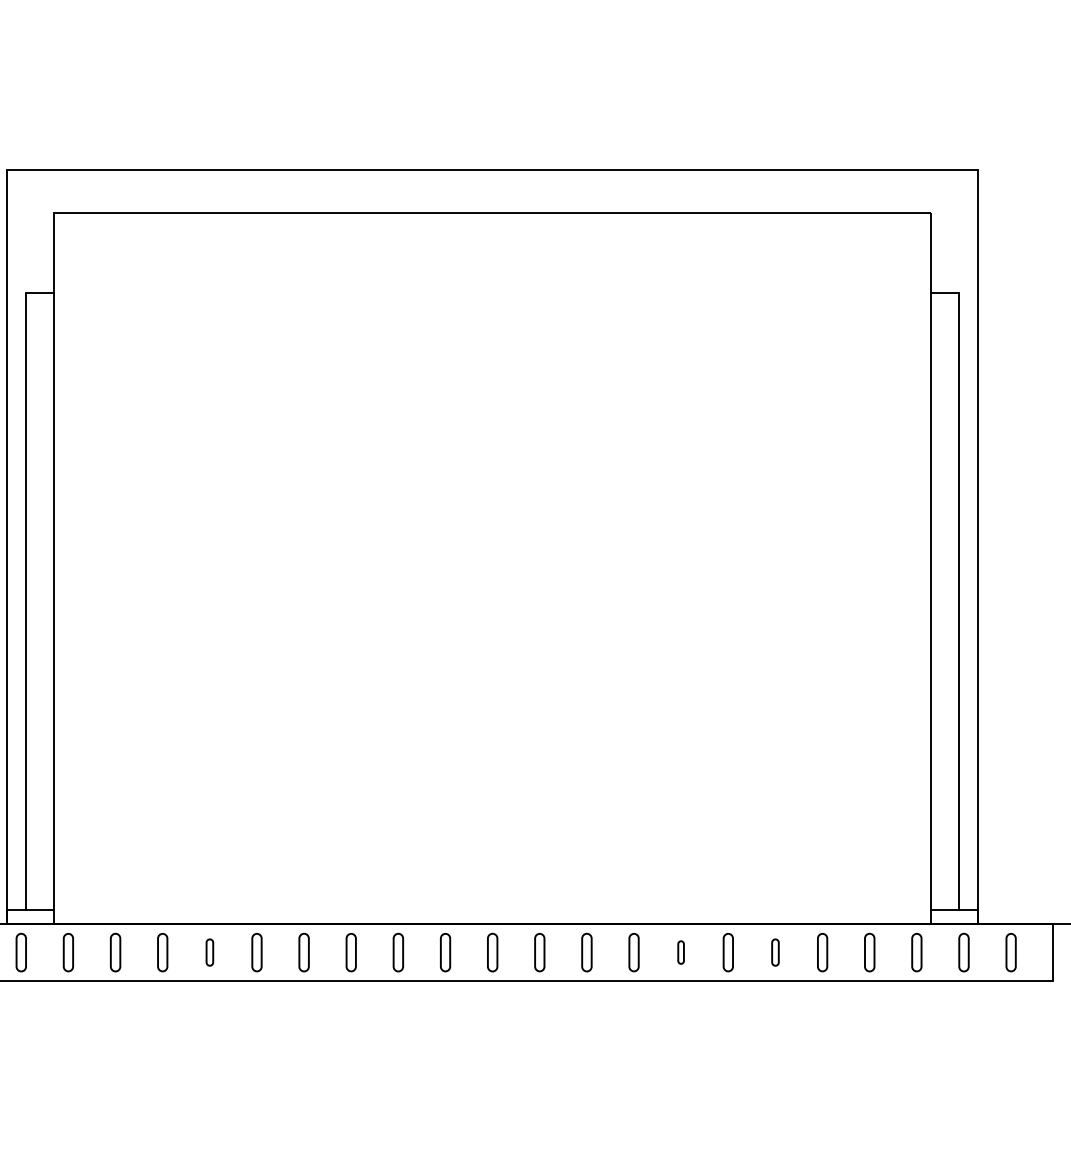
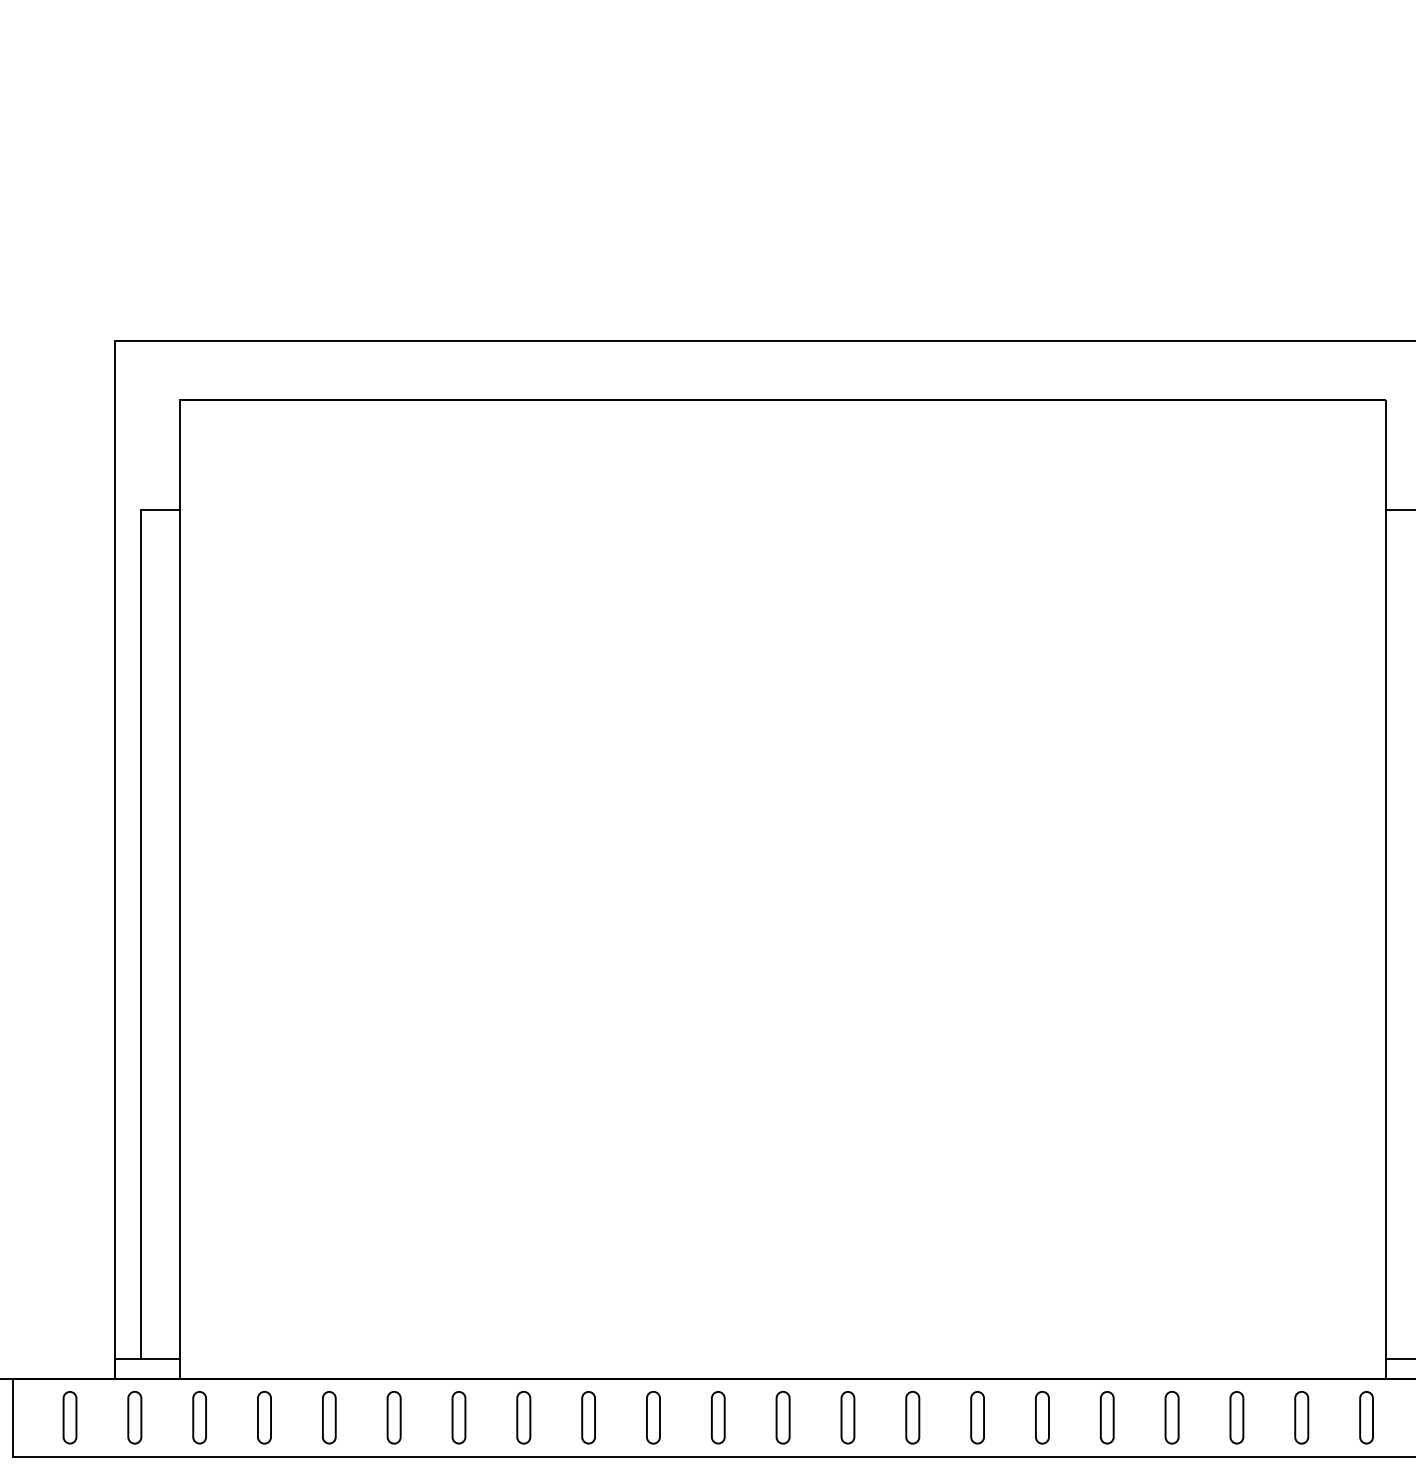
part: (209, 952) -> (393, 1417), size x1.43
part: (680, 952) -> (1041, 1417), size x1.67
part: (775, 952) -> (1172, 1417), size x1.43

